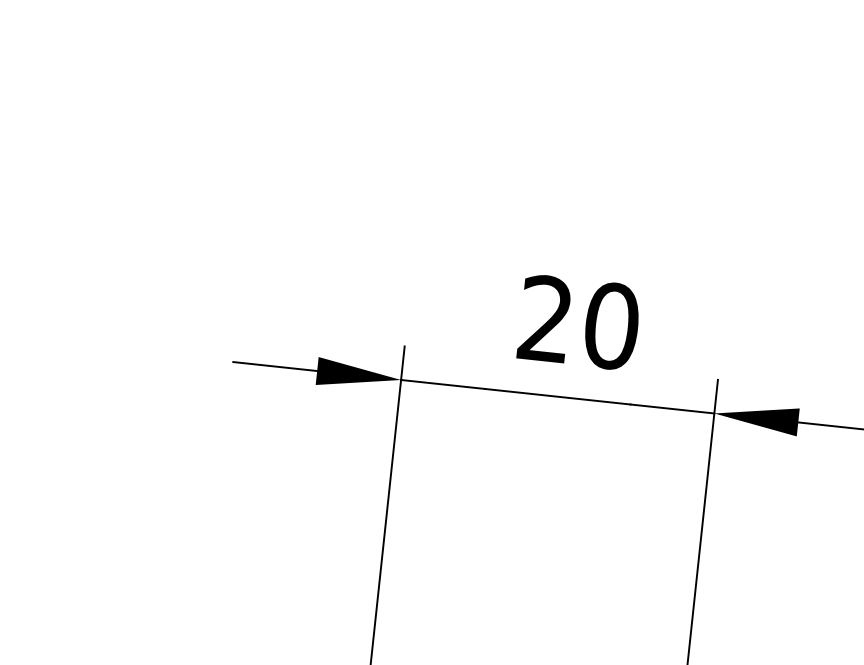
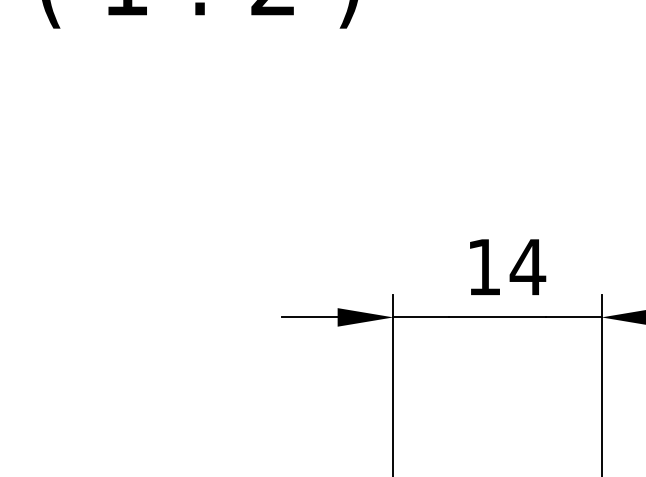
text: (579, 323) -> (506, 267), 20 -> 14

